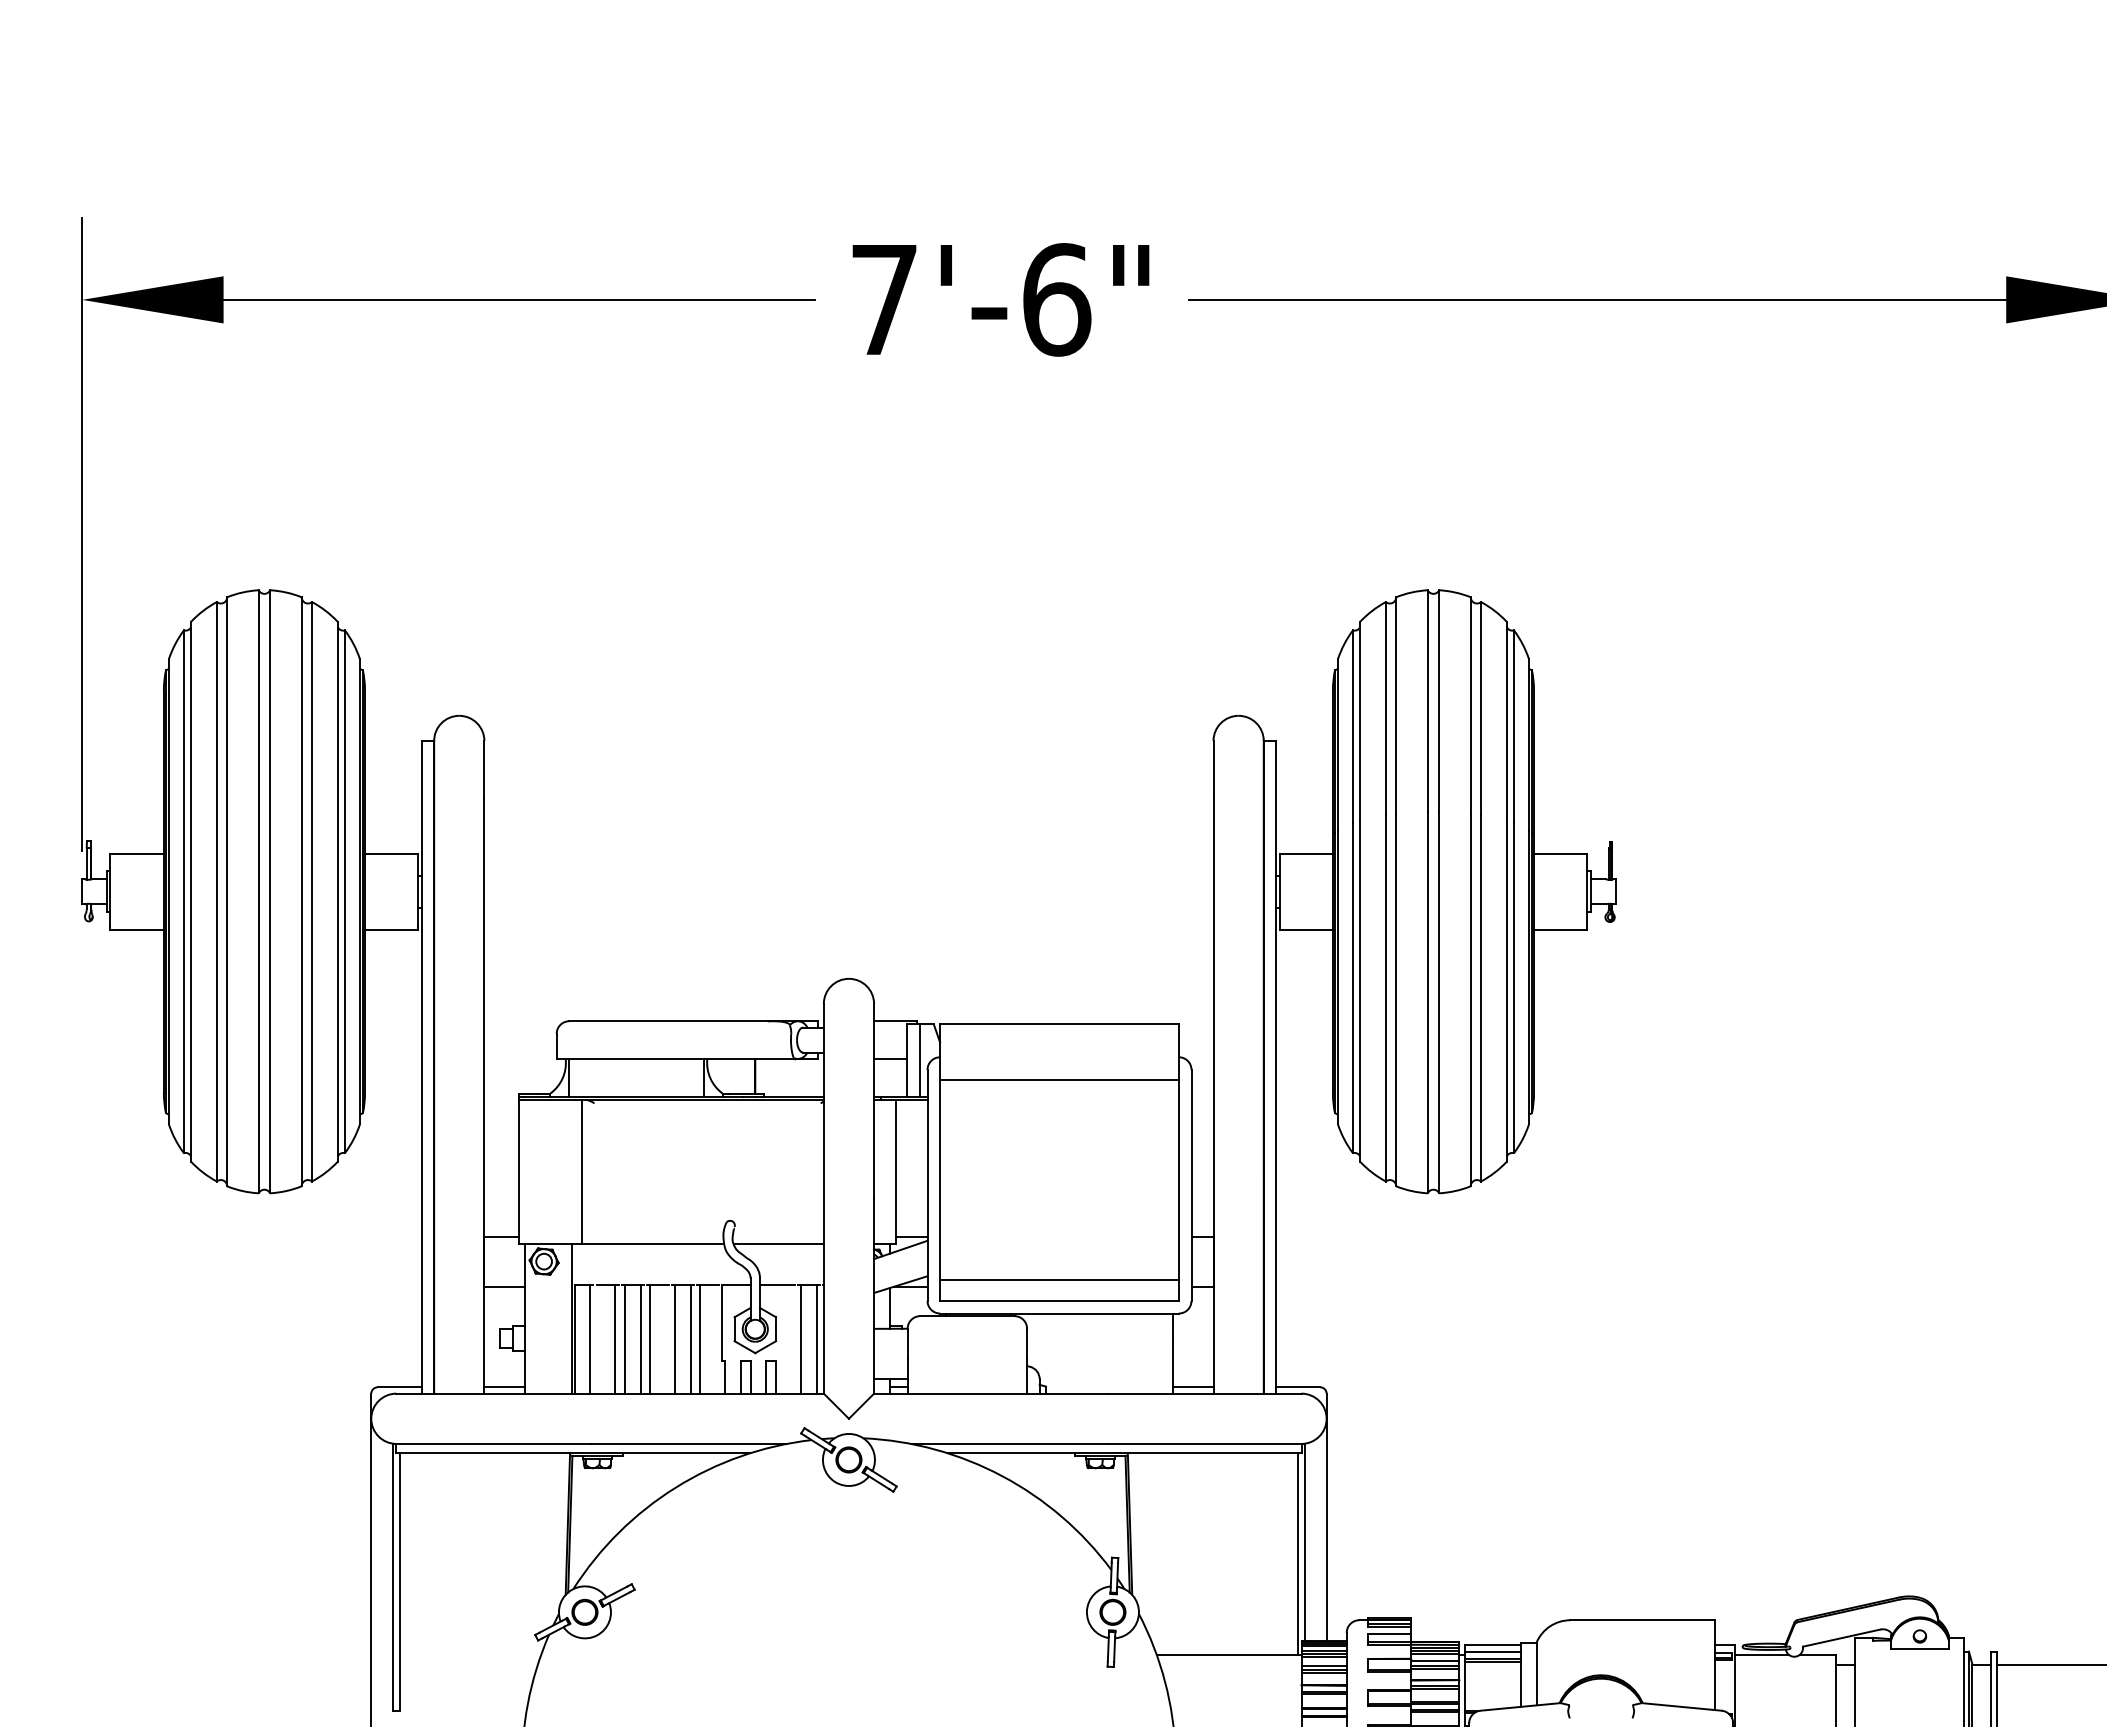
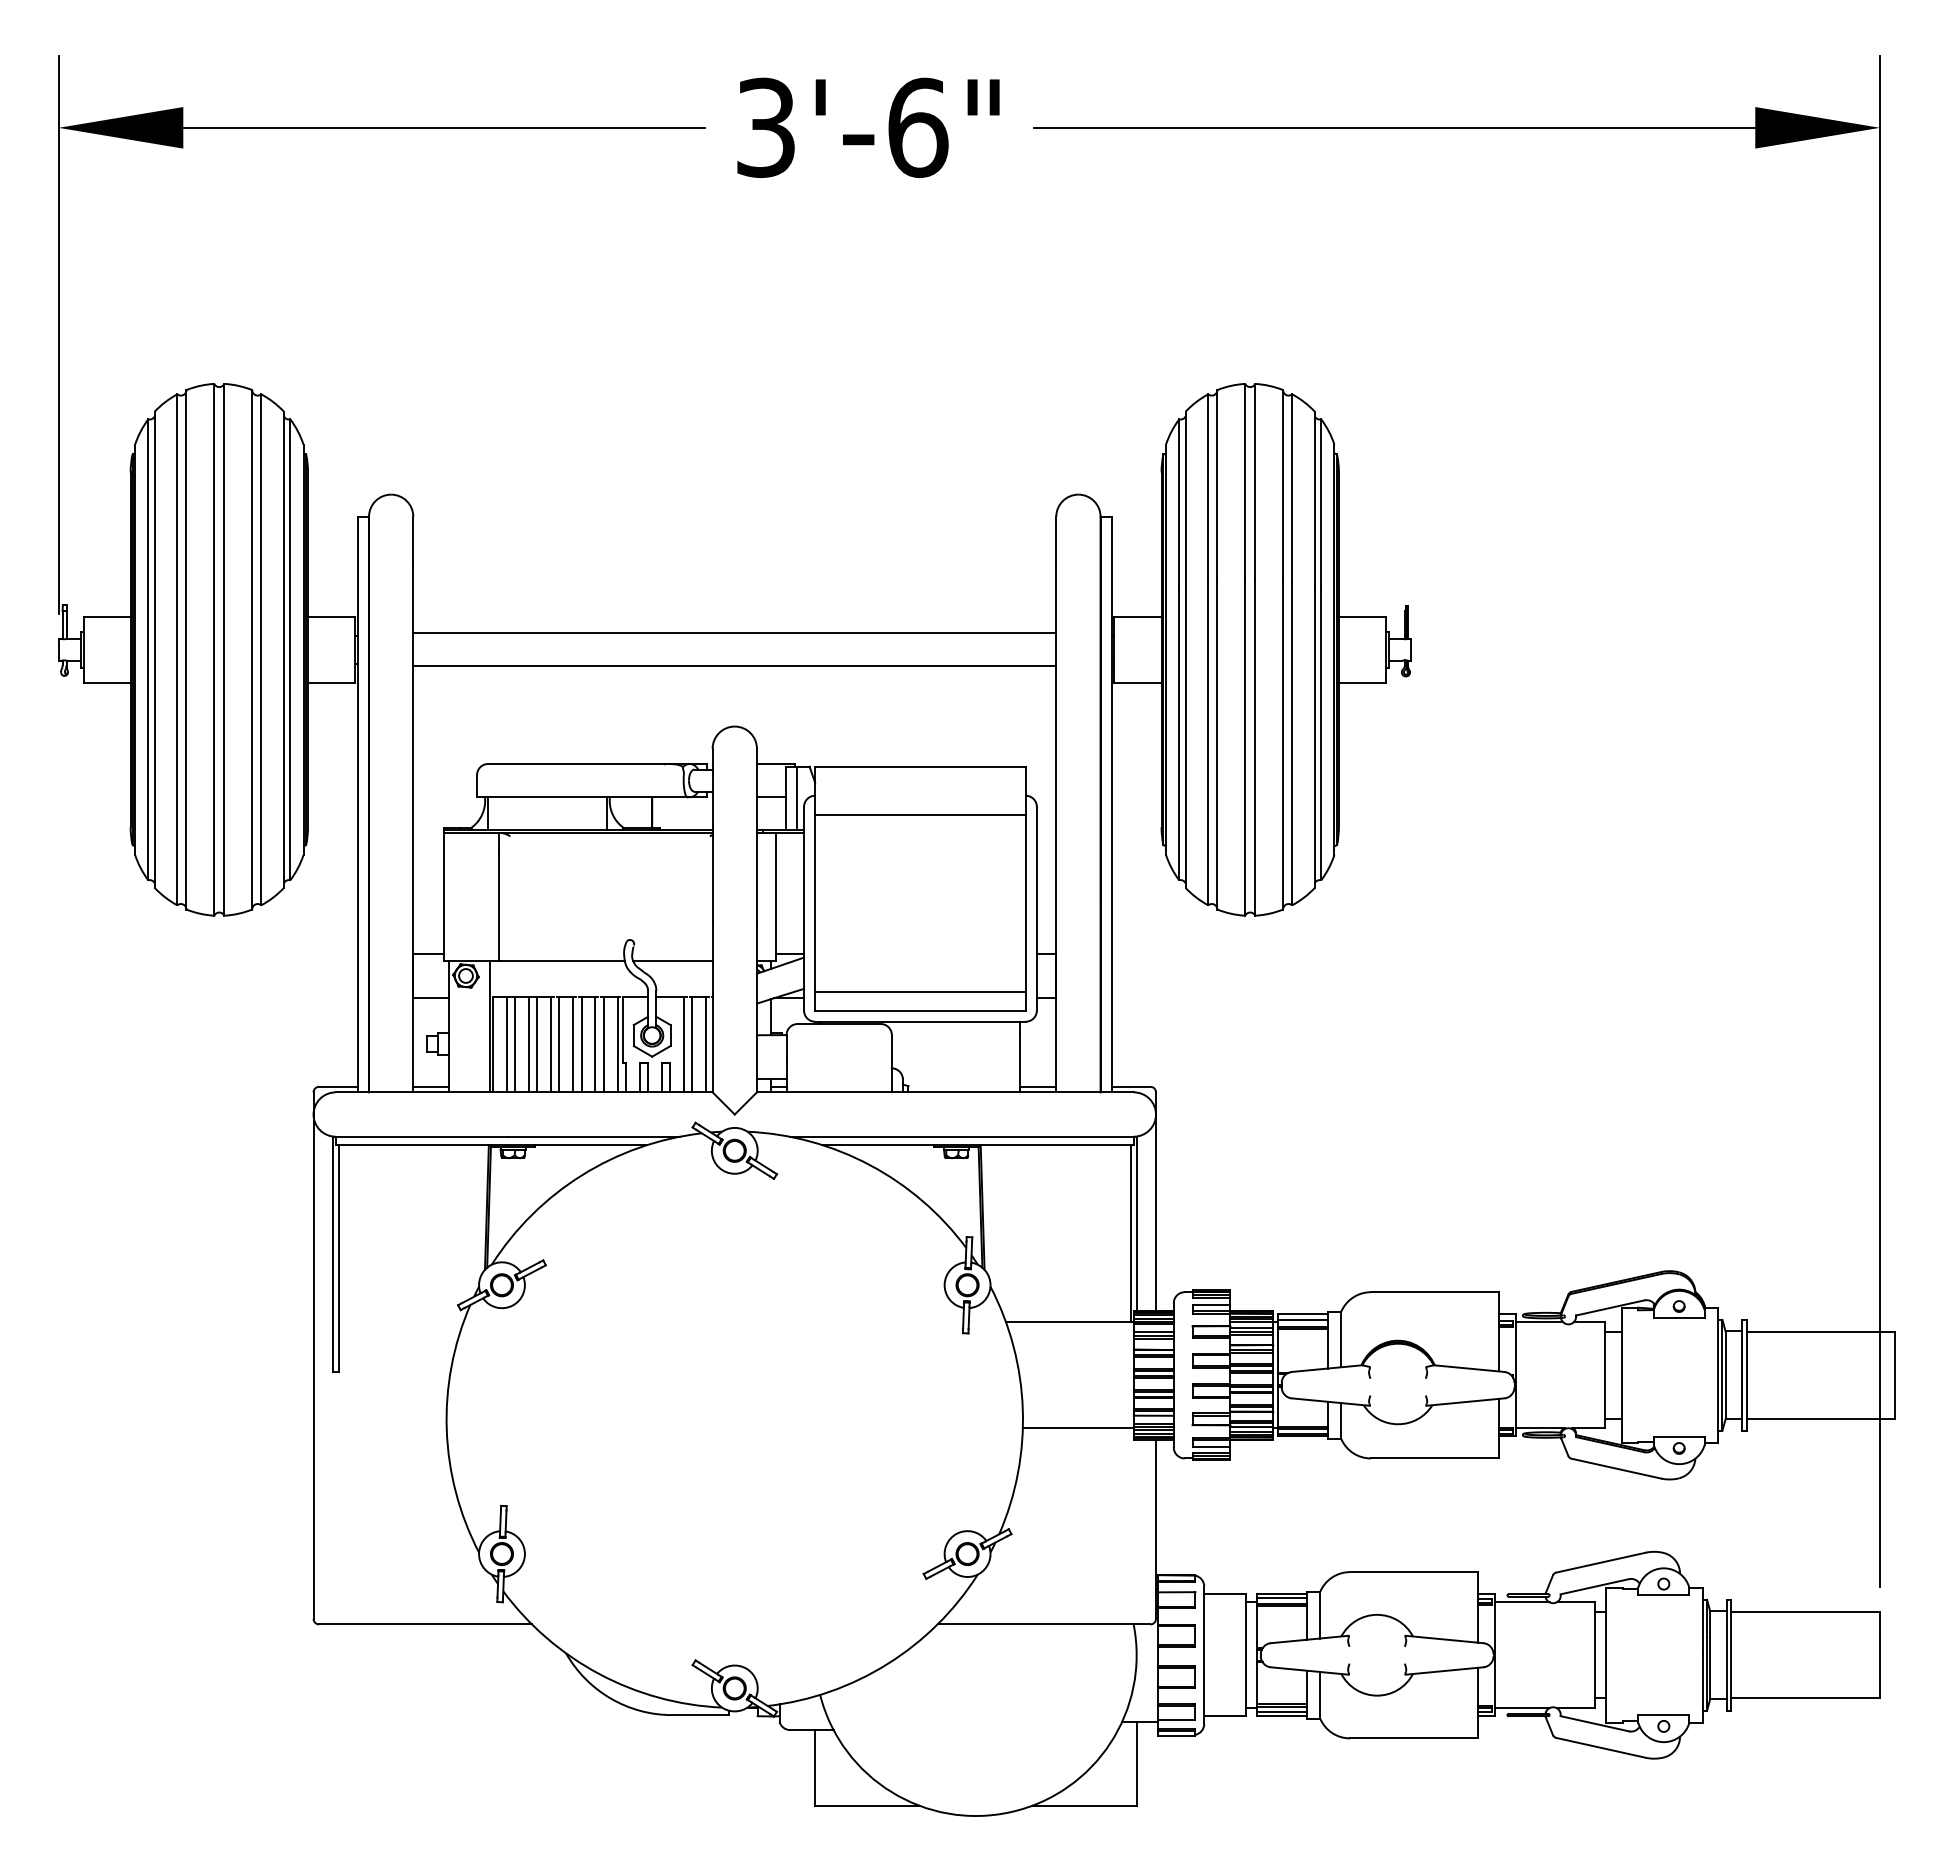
text: (883, 299) -> (765, 127), 7'-6" -> 3'-6"
line: (848, 873) -> (734, 633), added
line: (848, 910) -> (734, 666), added
line: (600, 1339) -> (515, 1044), added
line: (666, 1339) -> (573, 1044), added
line: (715, 1339) -> (617, 1044), added
line: (791, 1339) -> (684, 1044), added

